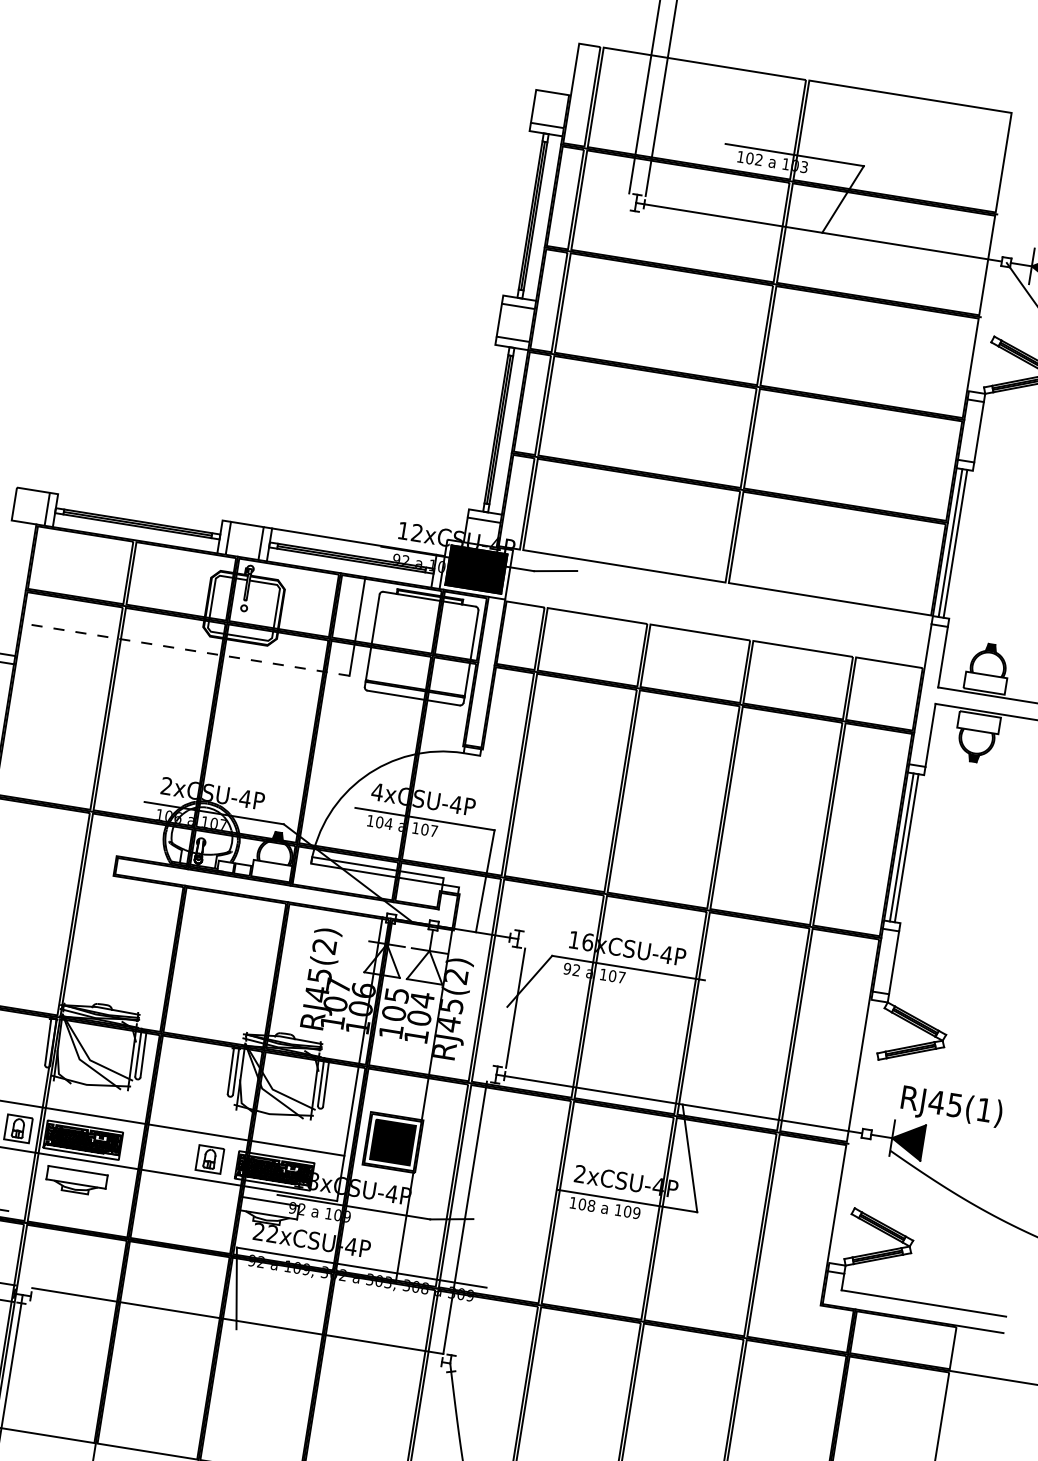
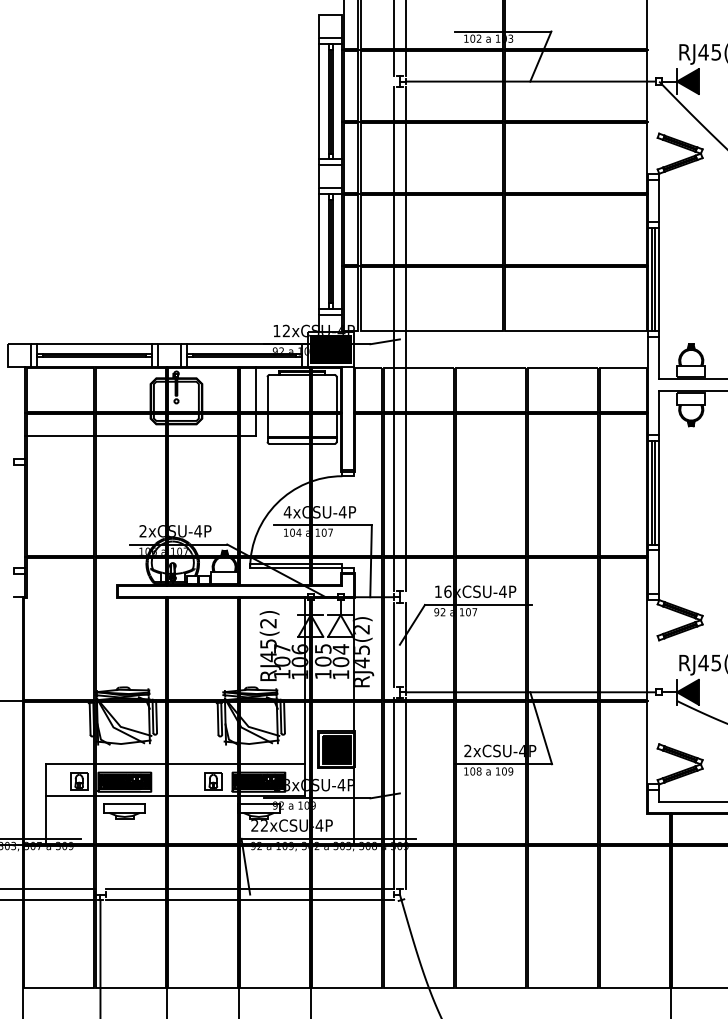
line: (516, 213) -> (319, 101), added
line: (482, 427) -> (319, 251), added
line: (140, 507) -> (94, 343), added
line: (961, 544) -> (659, 279), added
line: (569, 569) -> (394, 339), added
line: (585, 572) -> (405, 339), added
line: (184, 648) -> (140, 435), dashed -> solid
line: (912, 848) -> (659, 492), added
line: (499, 1005) -> (394, 644), added
line: (481, 1220) -> (405, 793), added
line: (235, 1337) -> (250, 900), added

